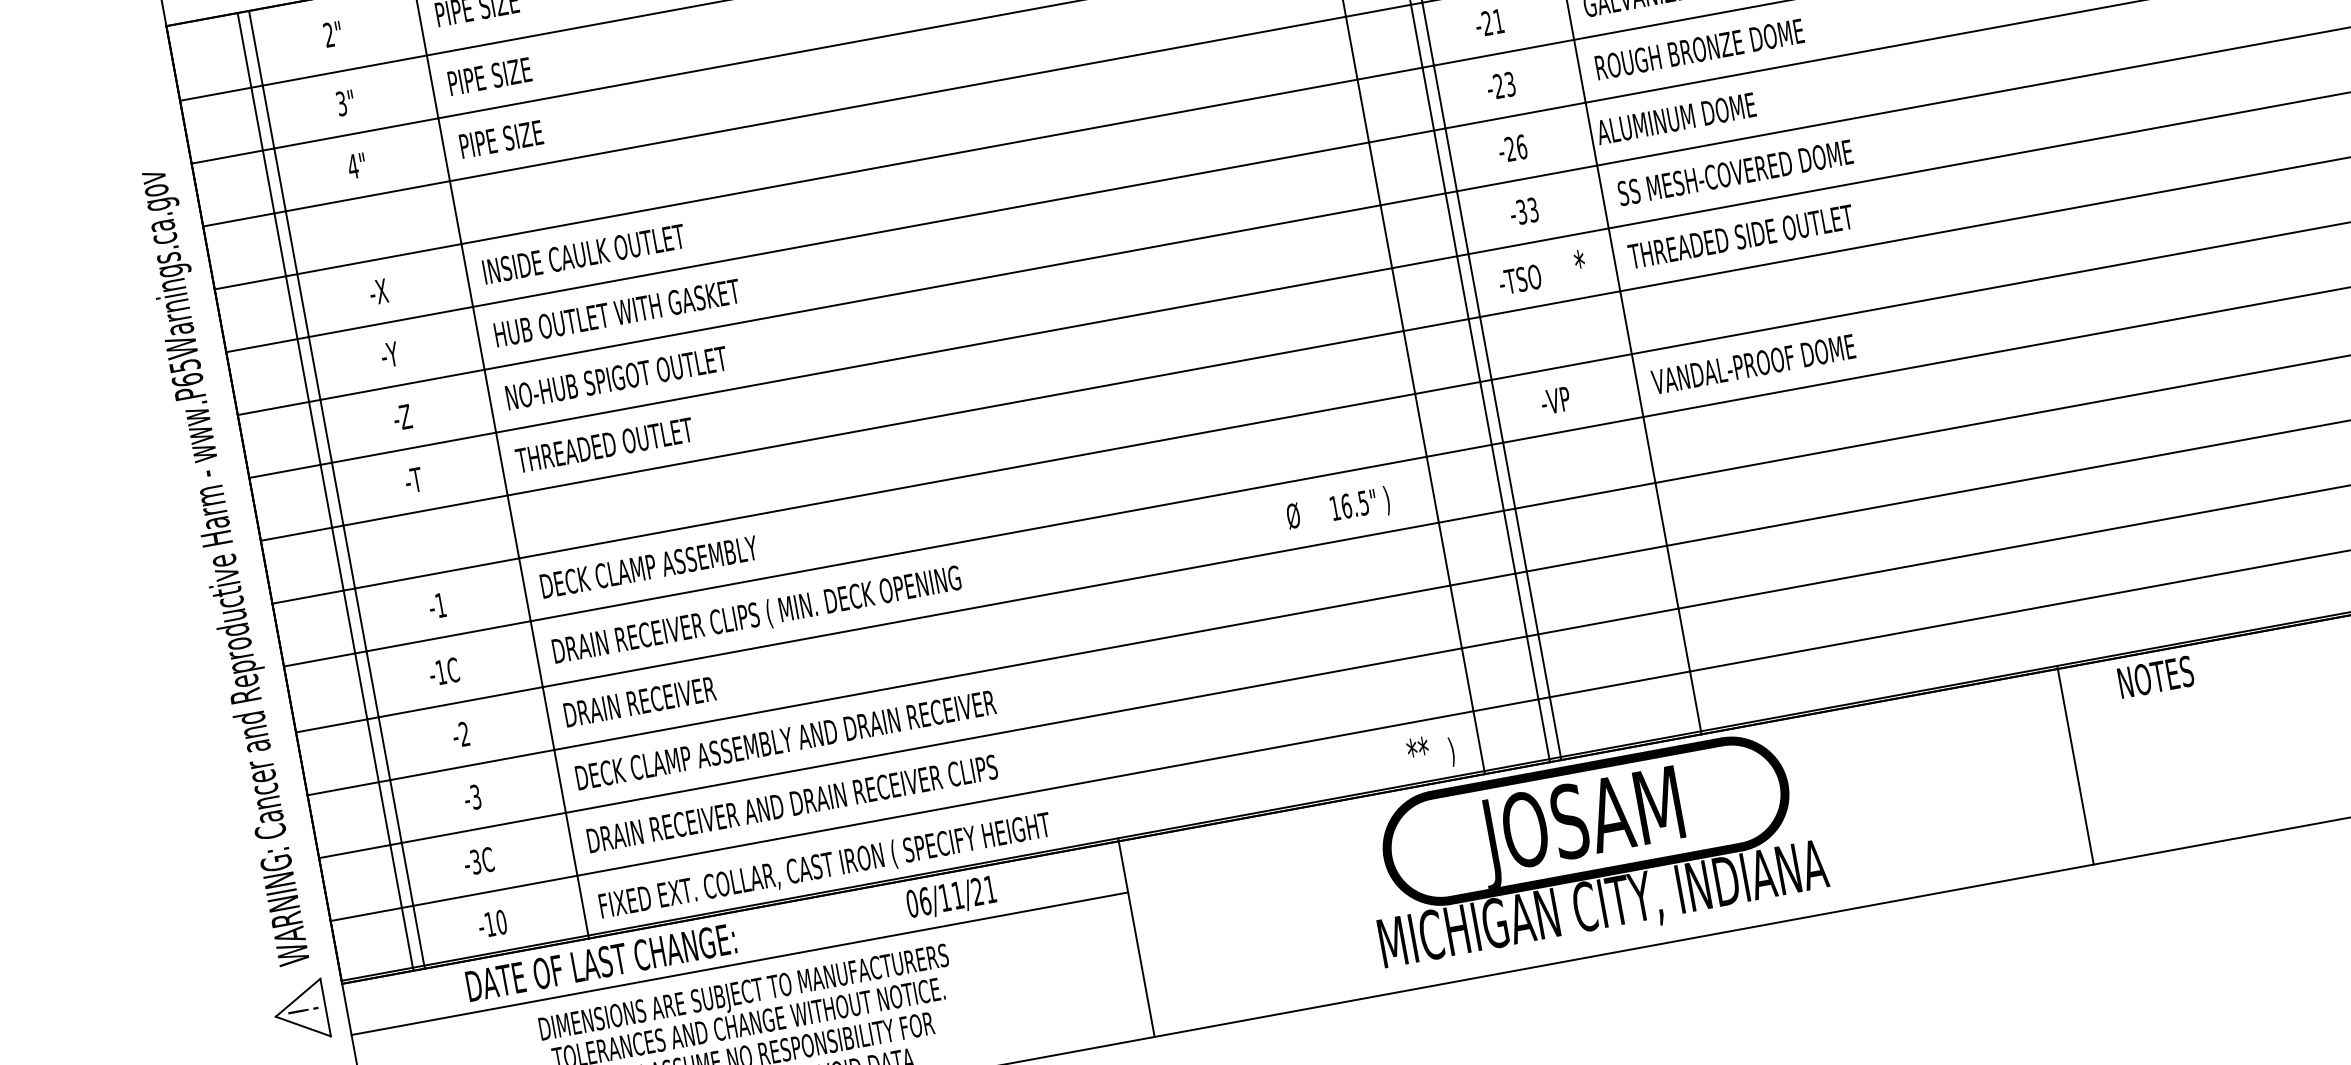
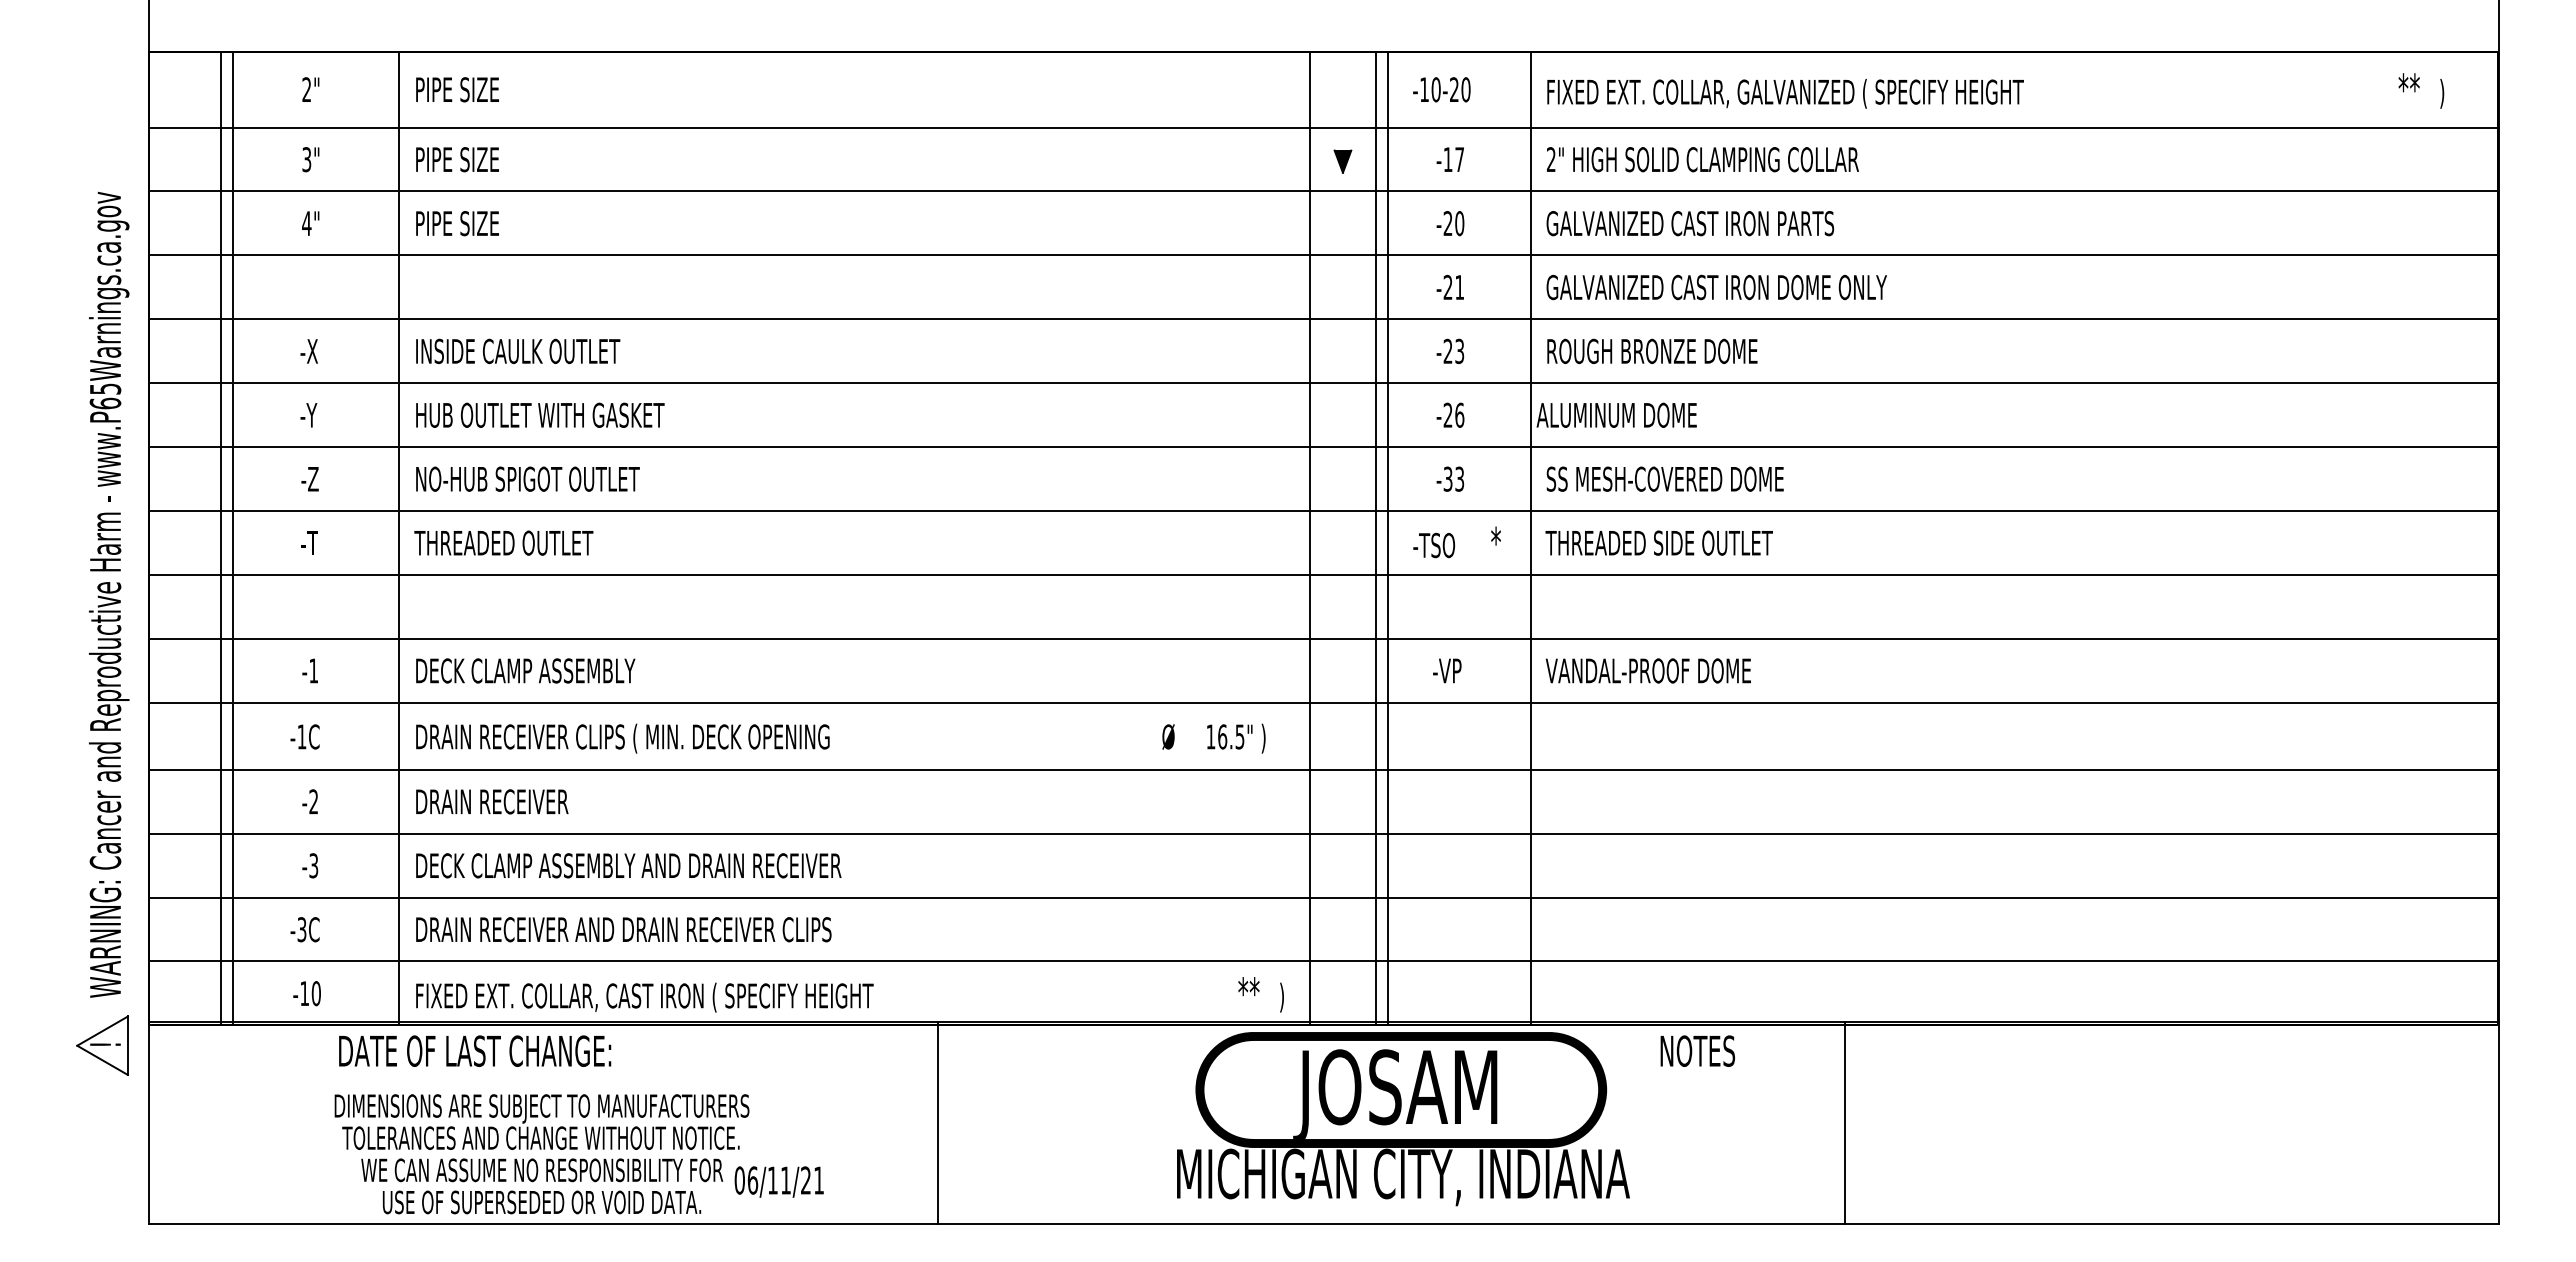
text: (2155, 676) -> (1697, 1050), moved
line: (2075, 765) -> (1844, 1123), moved
text: (950, 897) -> (778, 1181), moved
text: (601, 961) -> (475, 1050), moved
line: (740, 963) -> (543, 1077), removed

